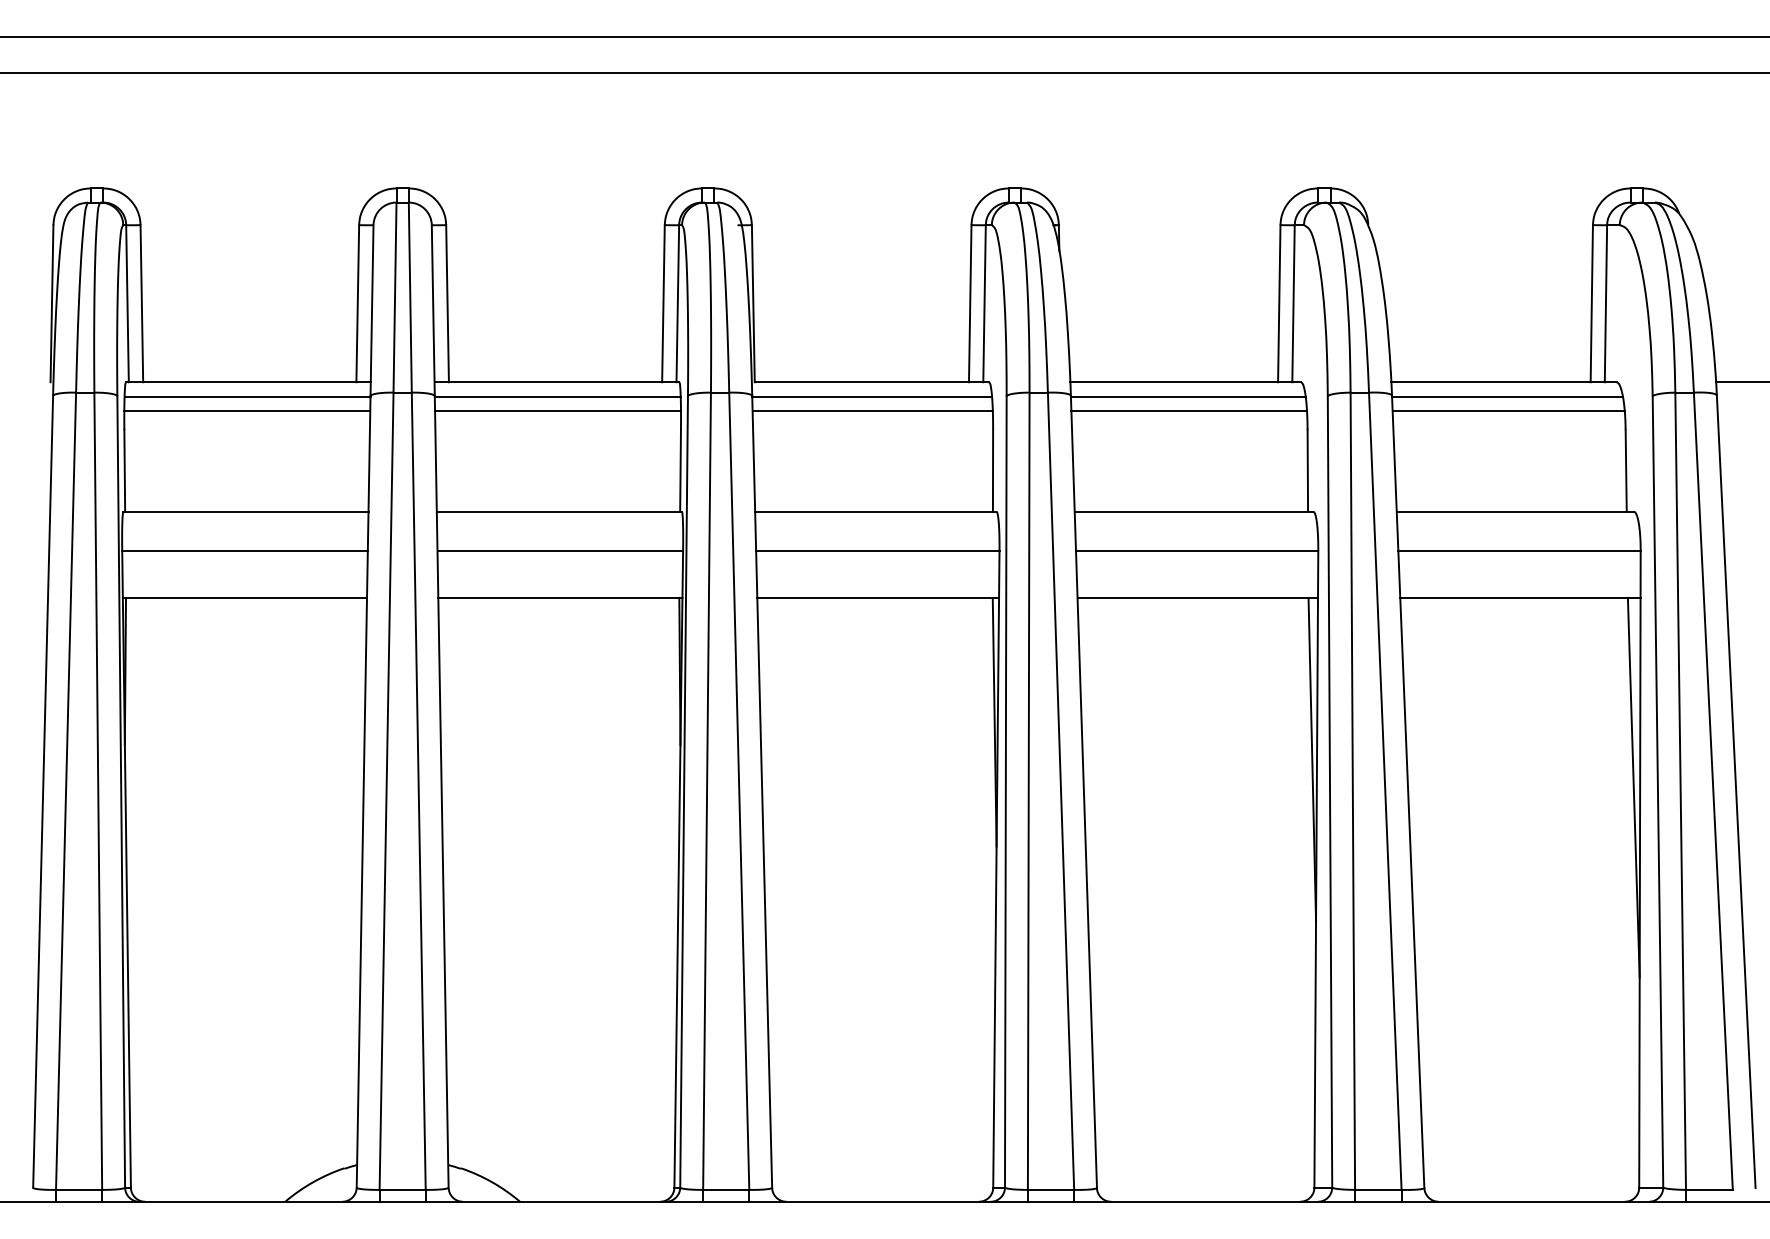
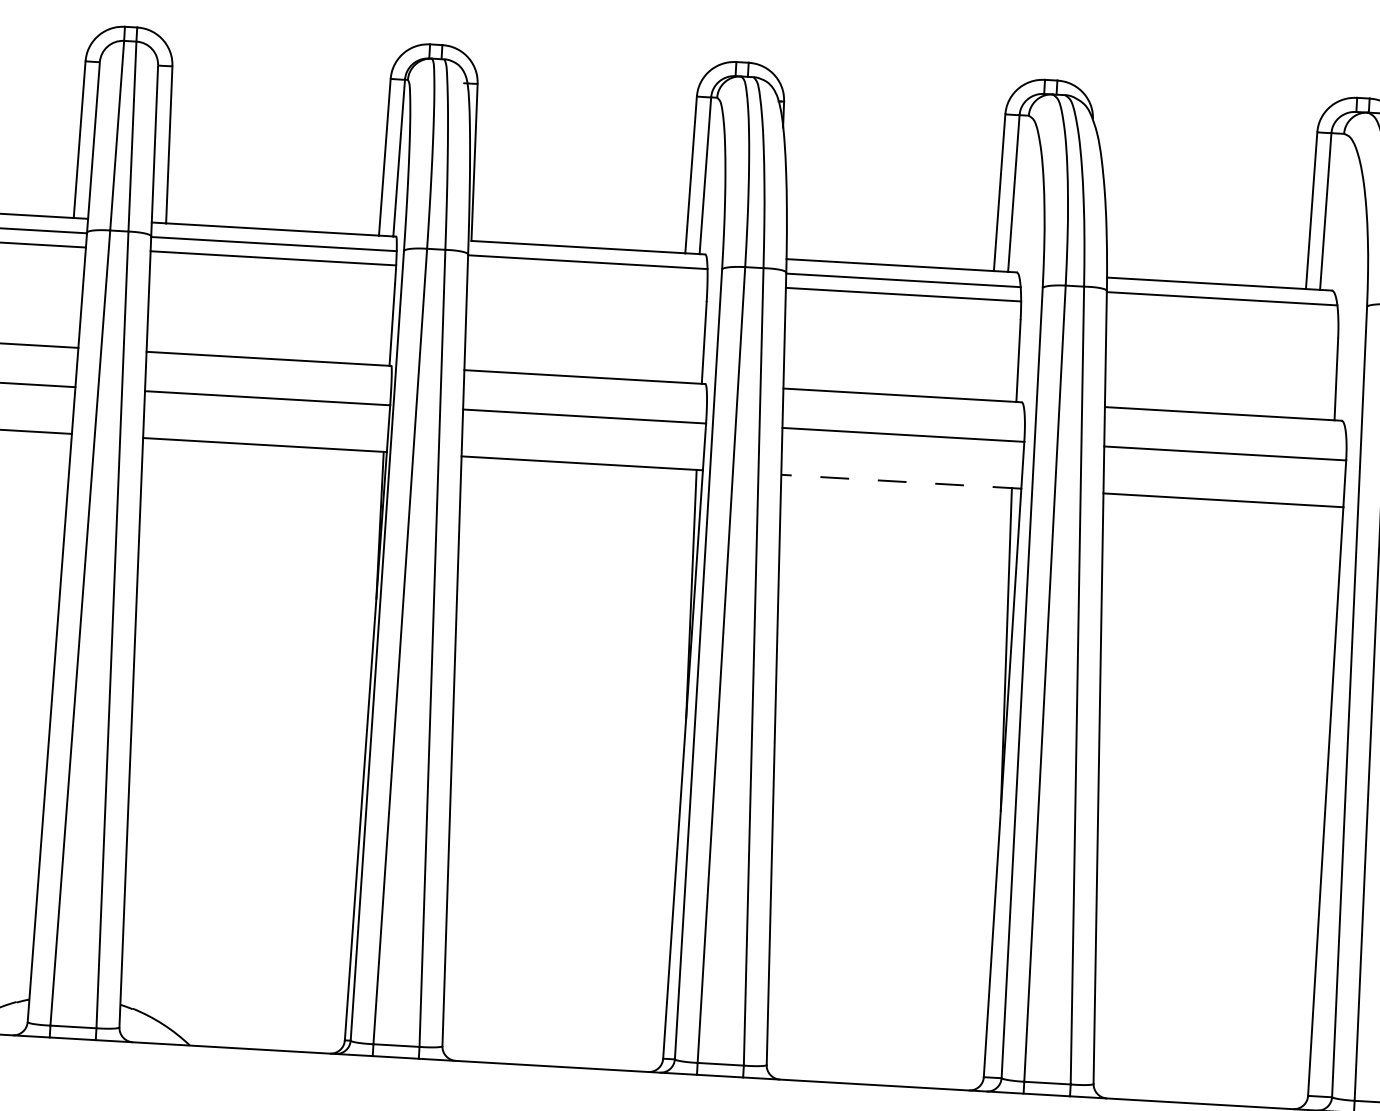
line: (872, 411) -> (587, 276), removed
line: (1508, 411) -> (1222, 313), removed
line: (1197, 597) -> (901, 481), solid -> dashed
line: (1633, 787) -> (1325, 696), removed

